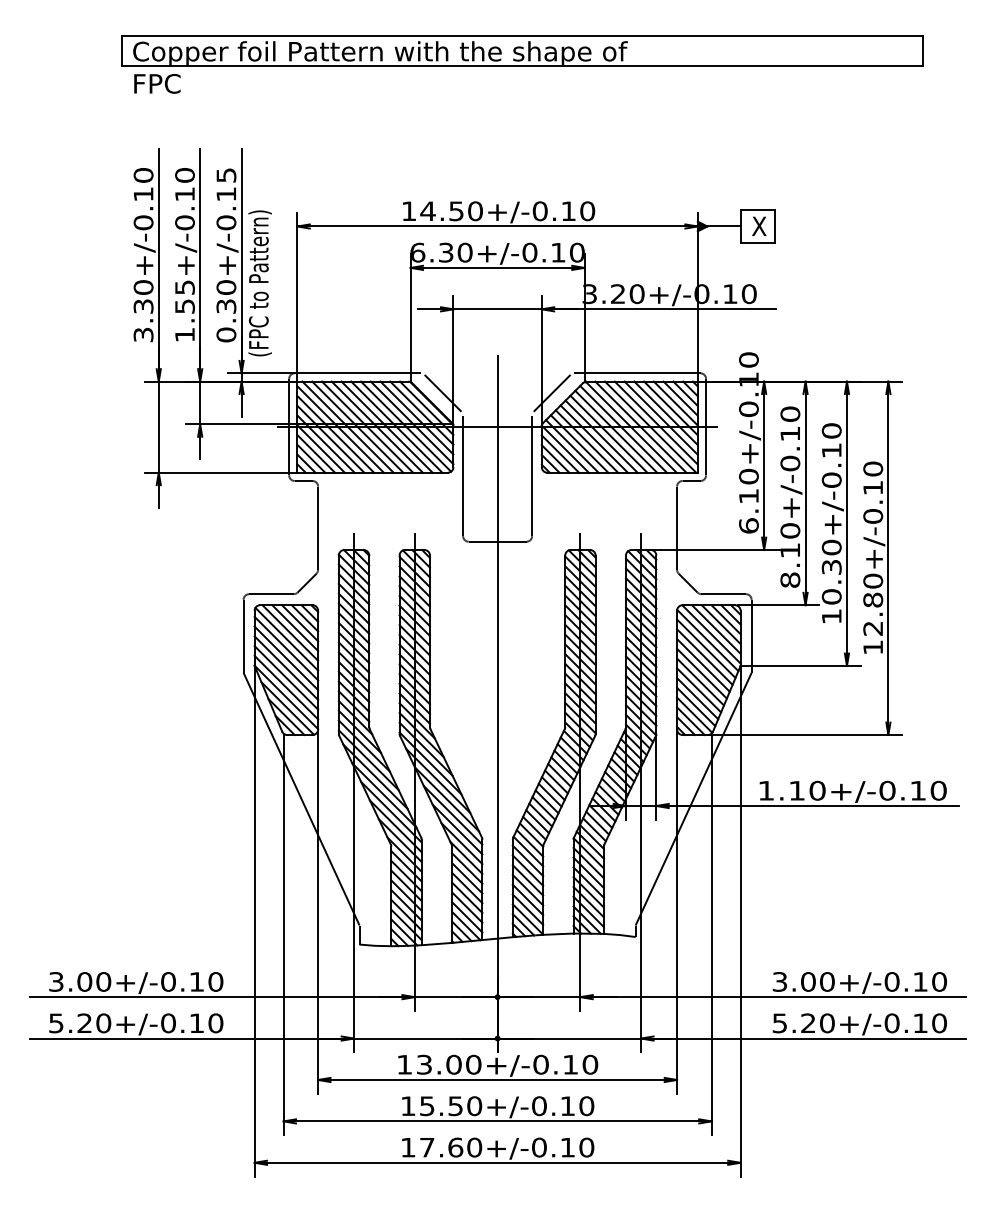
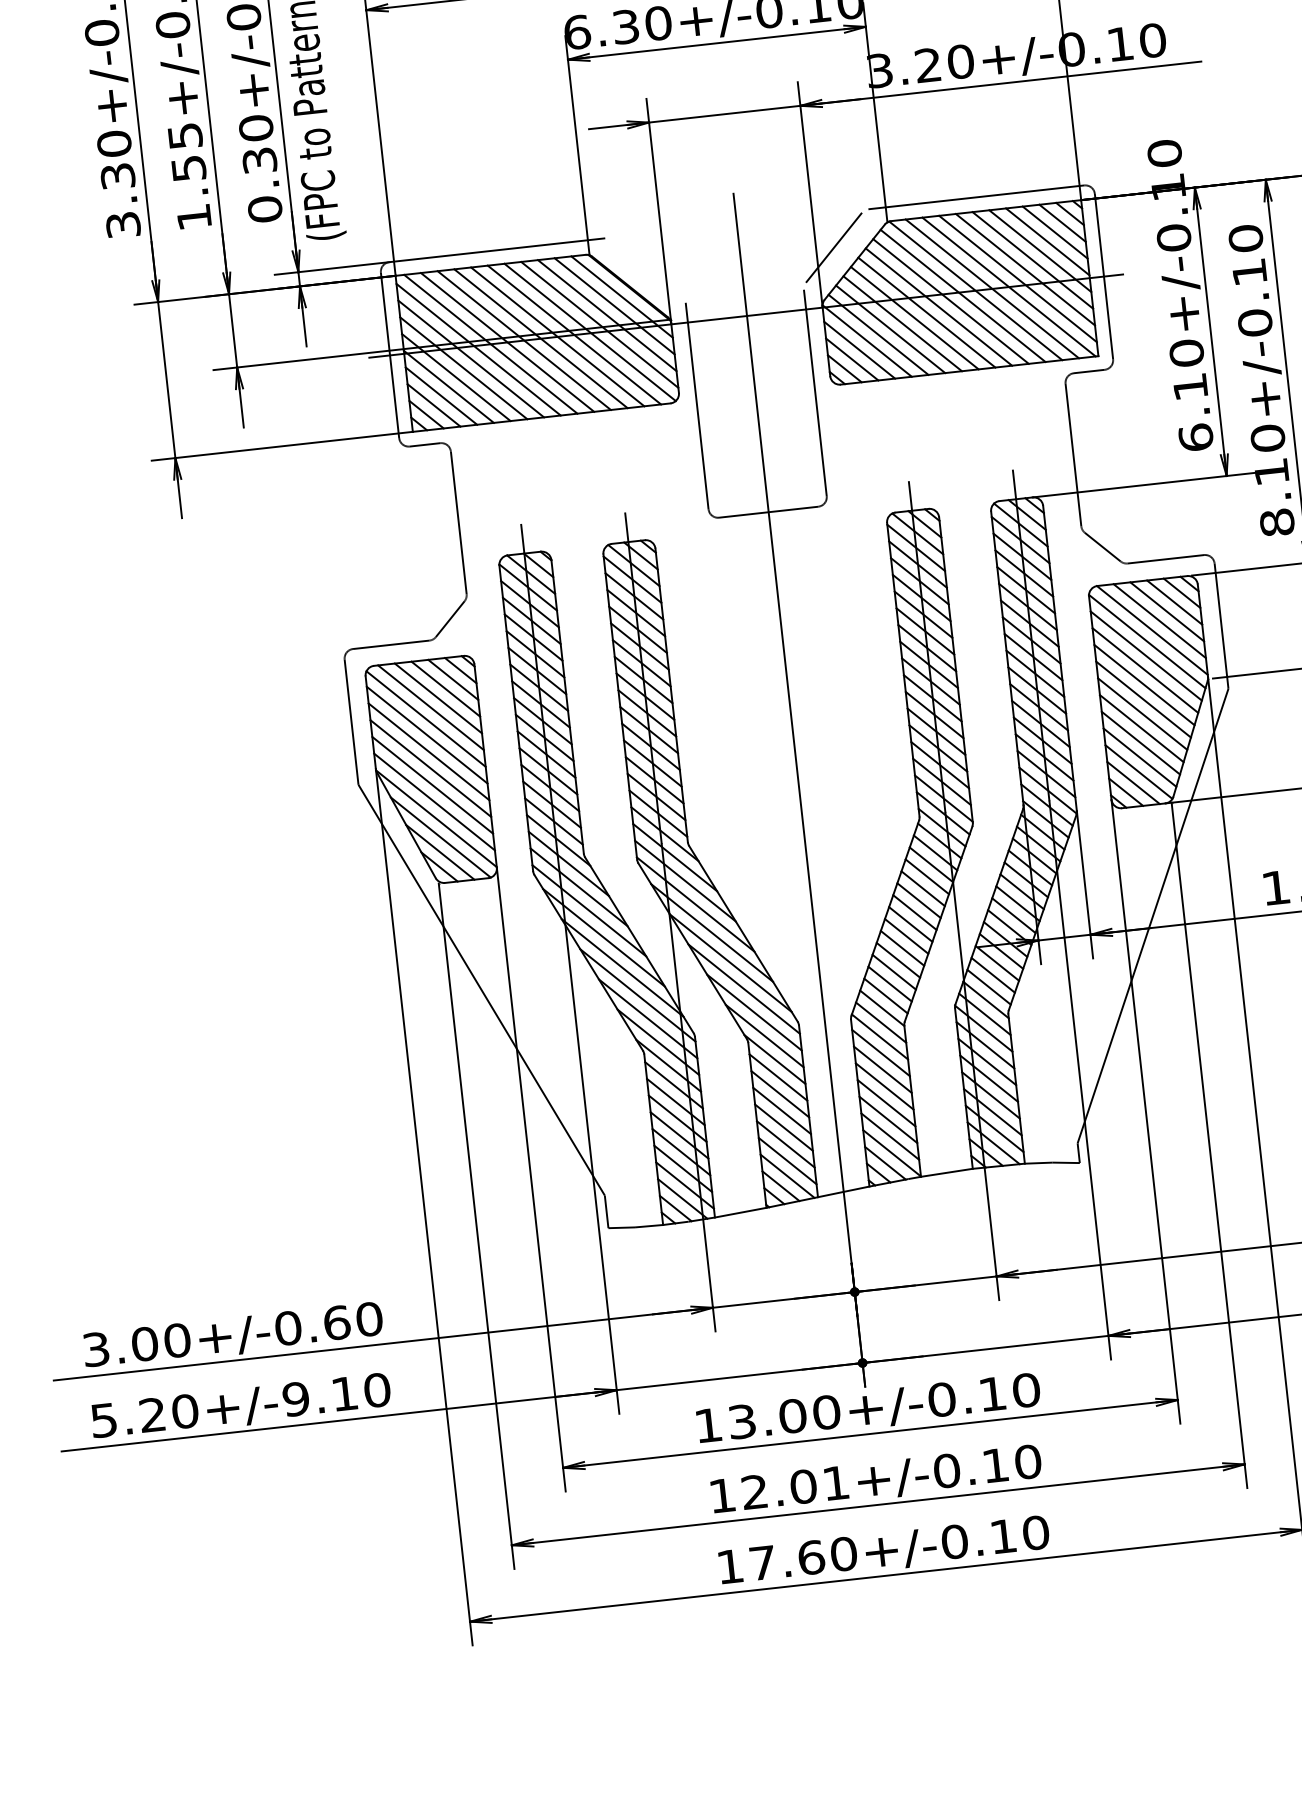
line: (442, 392) -> (646, 267), removed
text: (196, 981) -> (336, 1322), 3.00+/-0.10 -> 3.00+/-0.60
text: (168, 1023) -> (296, 1399), 5.20+/-0.10 -> 5.20+/-9.10
text: (451, 1106) -> (796, 1488), 15.50+/-0.10 -> 12.01+/-0.10

